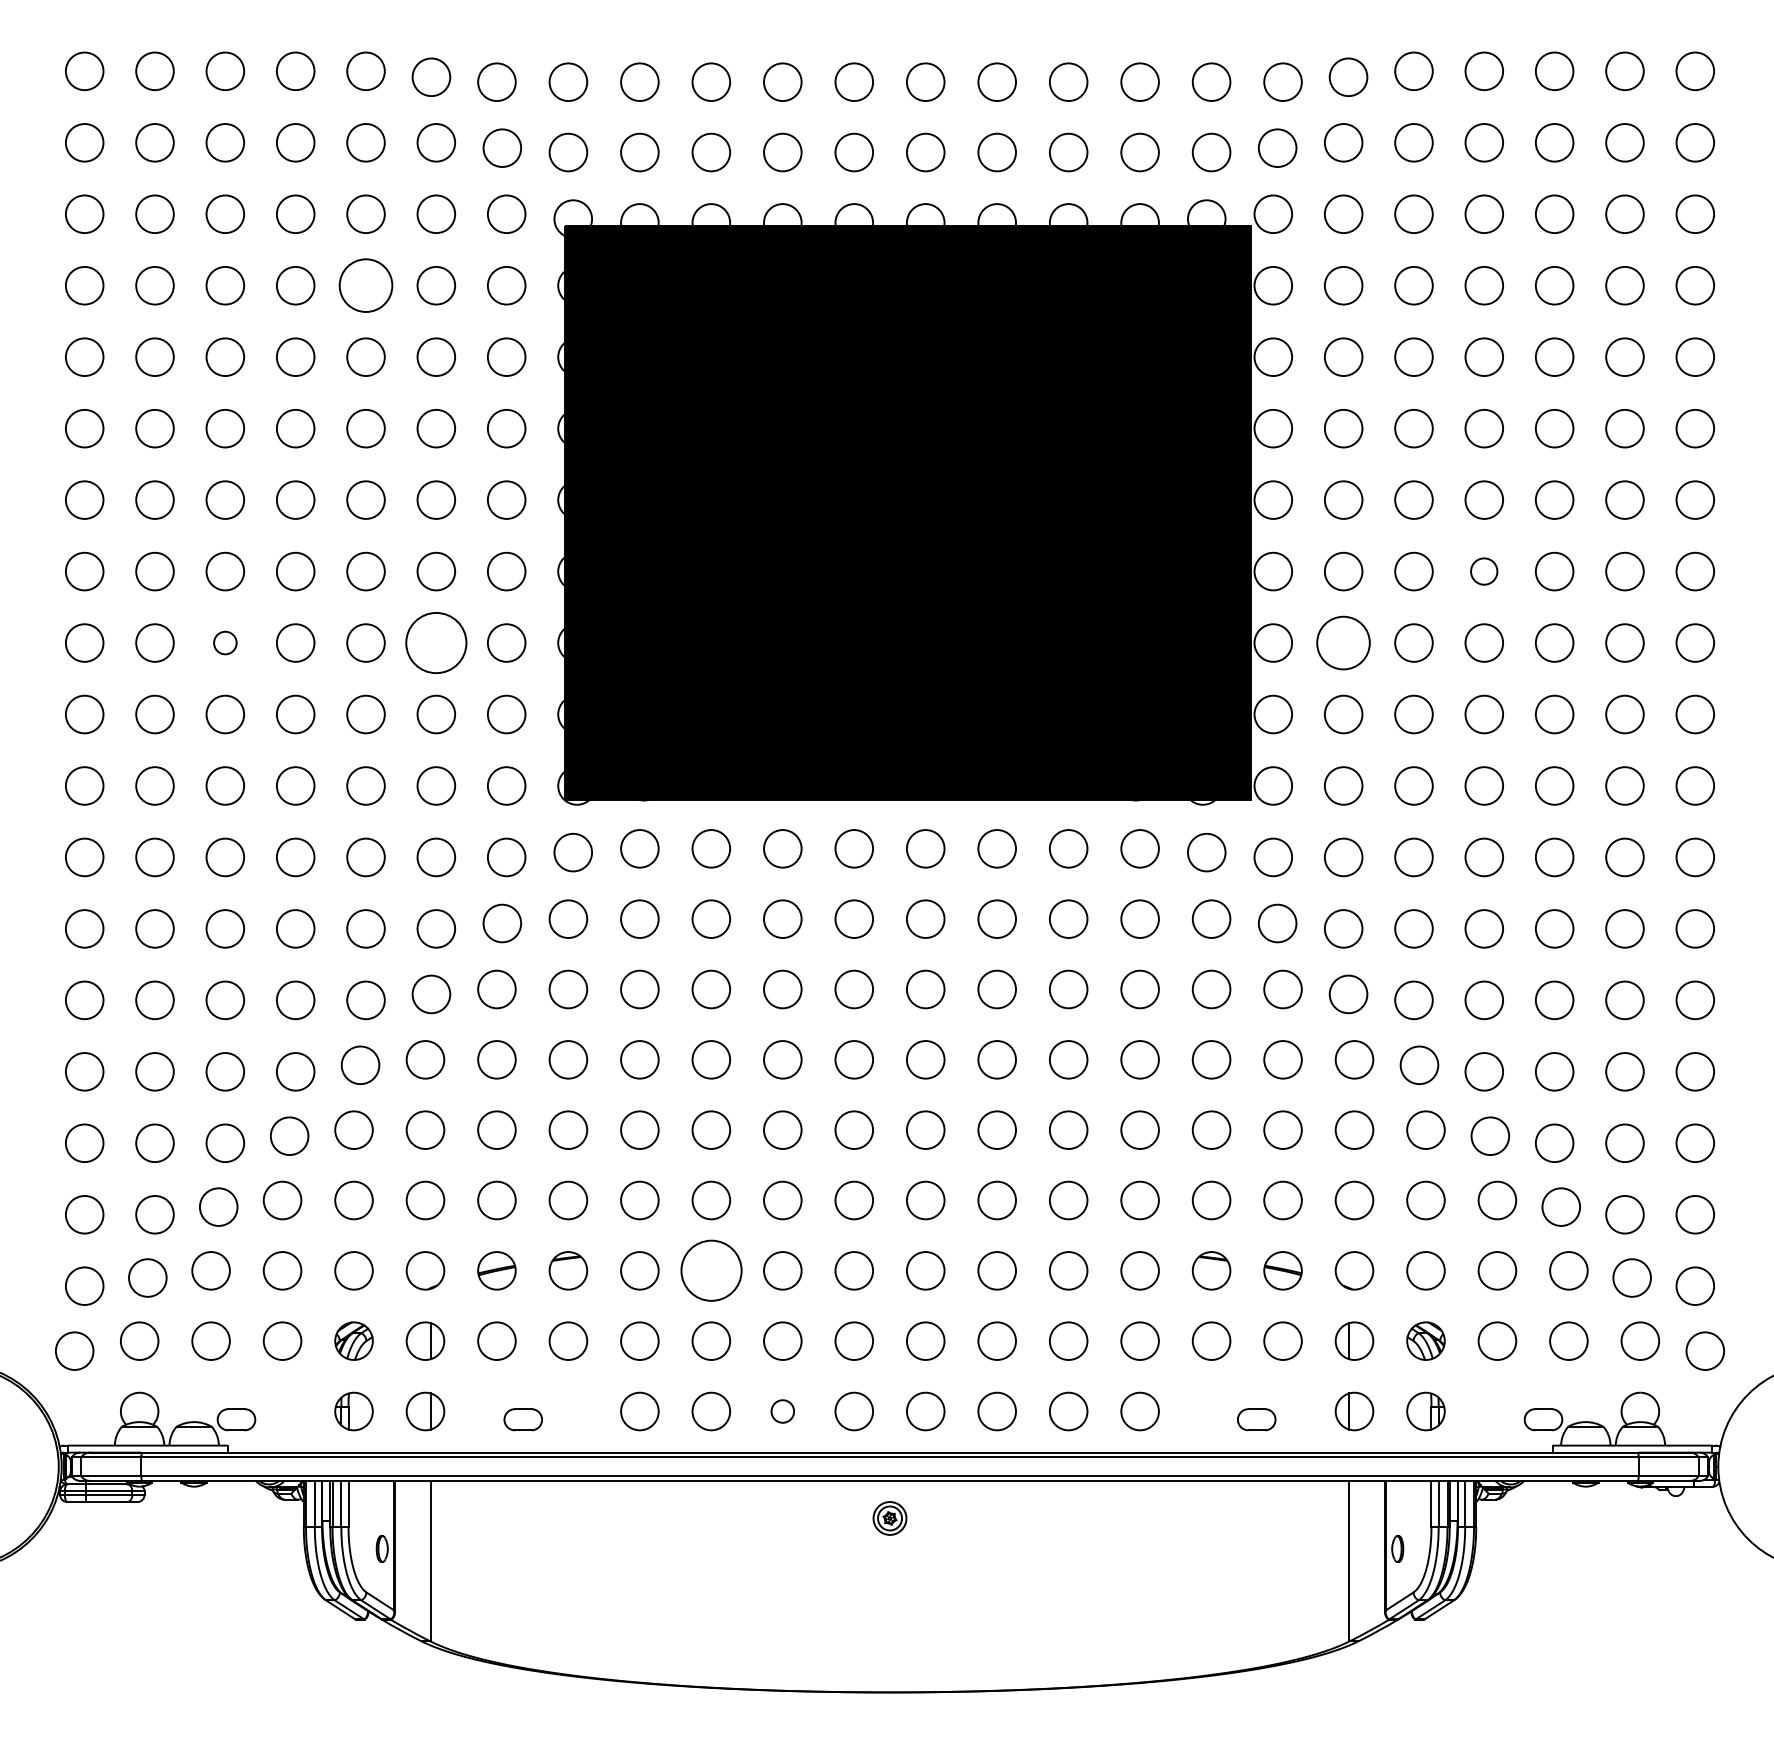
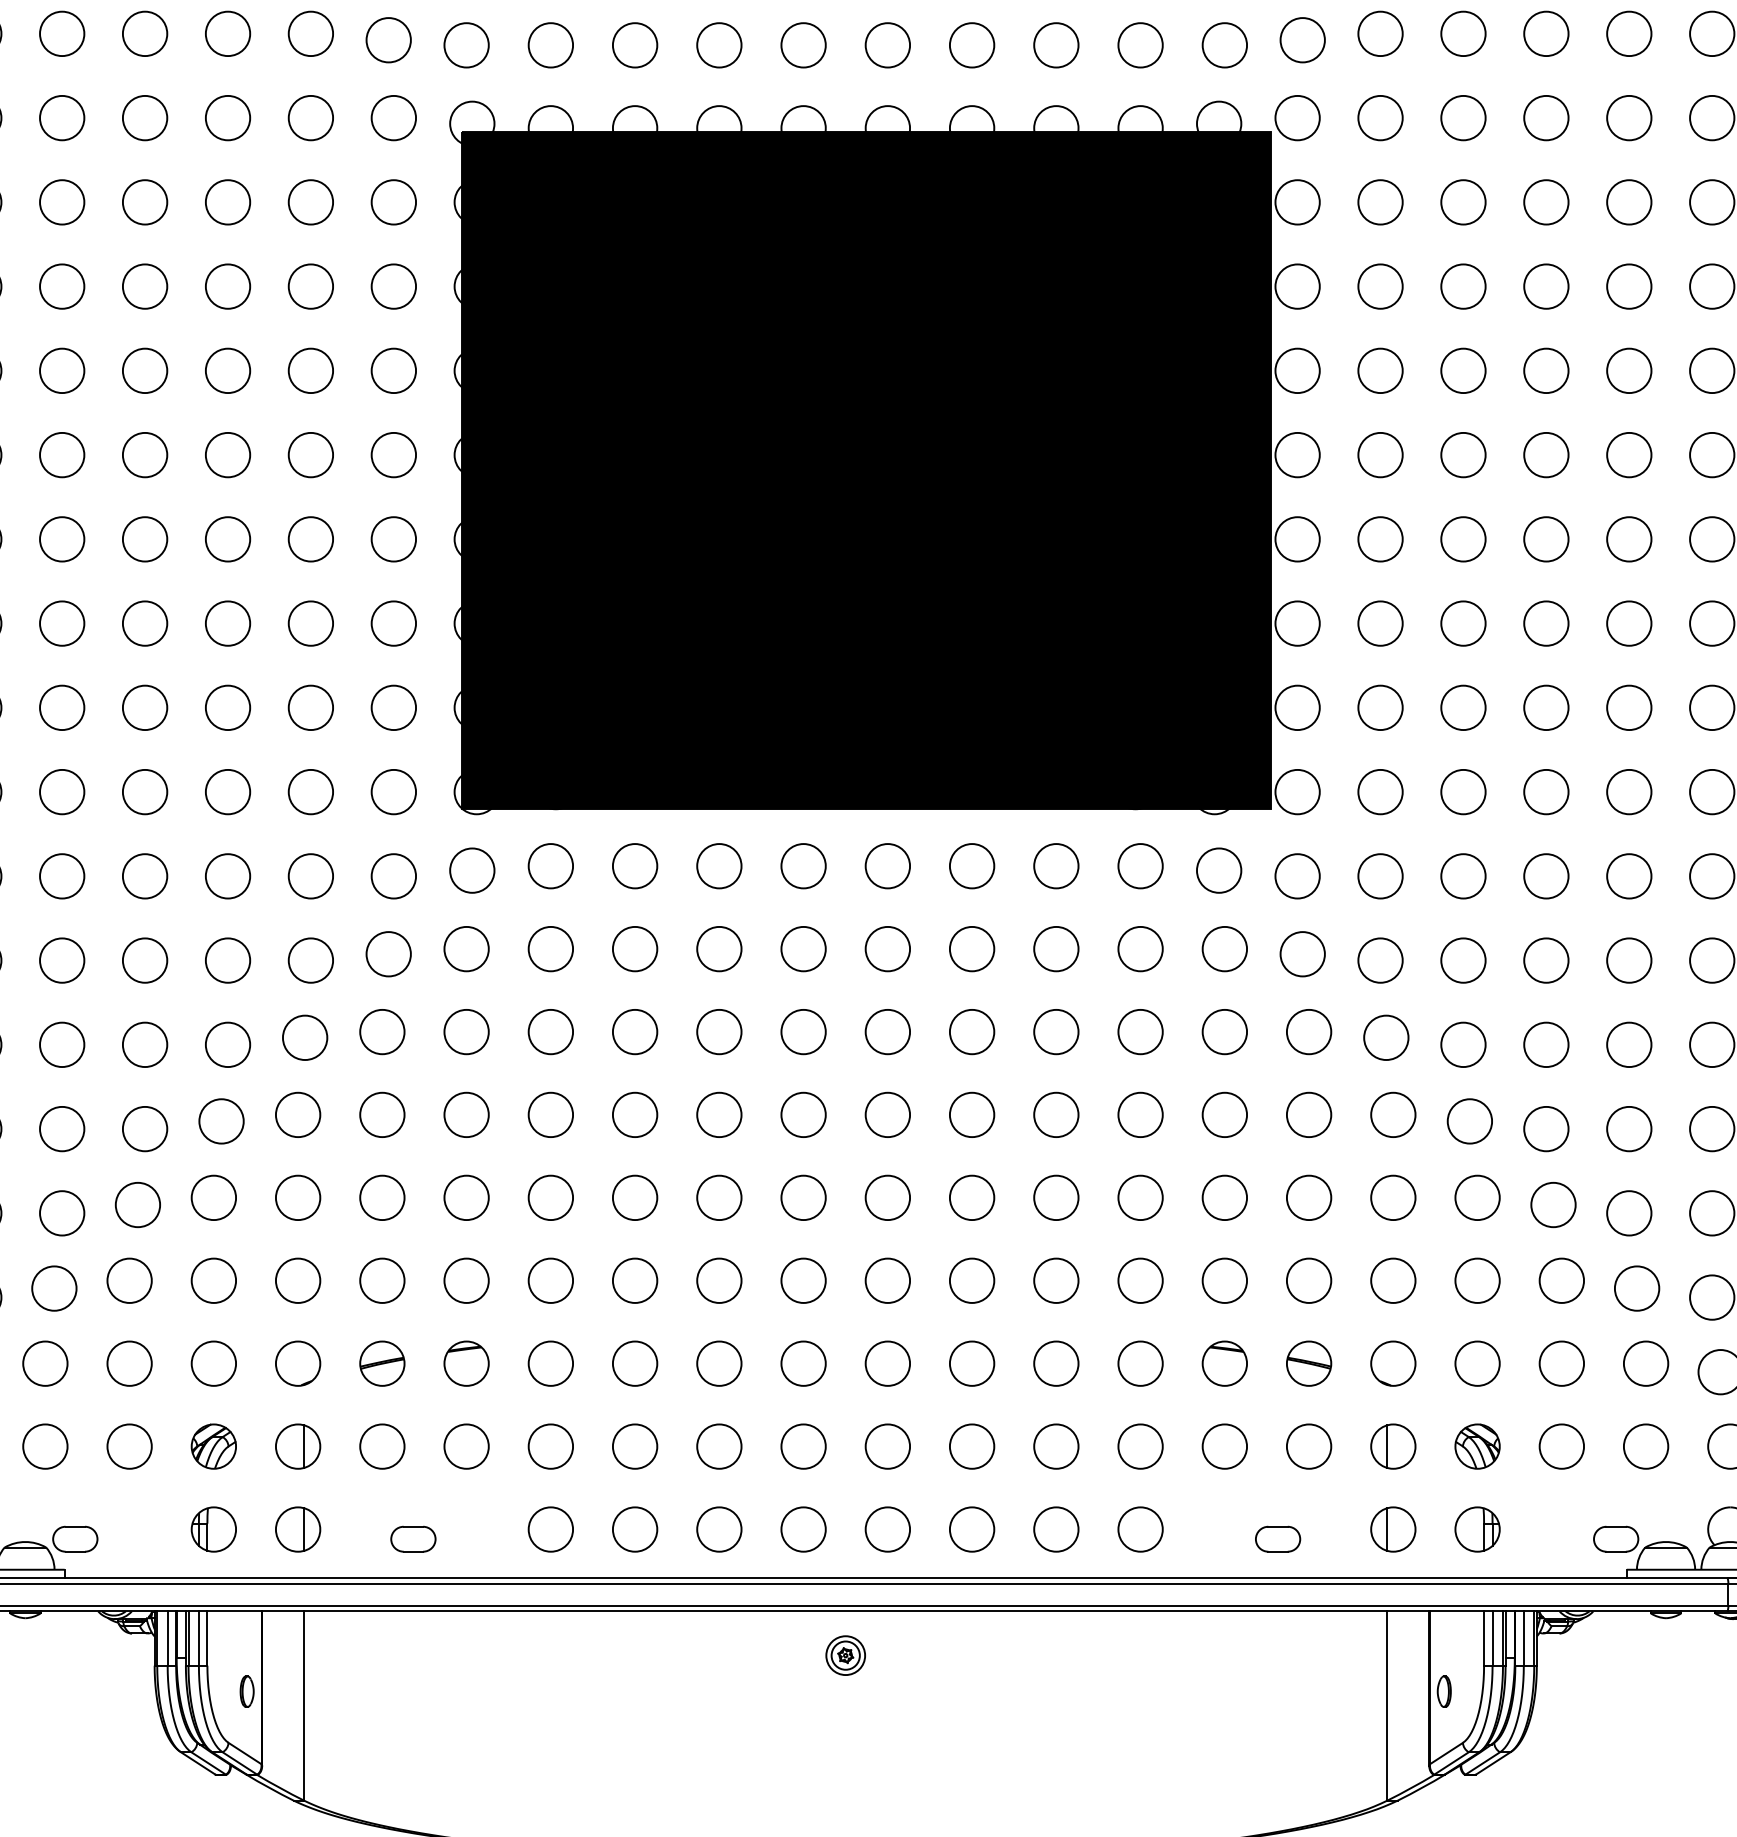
circle: (365, 285) -> (227, 202), size x0.71
circle: (1483, 571) -> (1545, 539), size x1.43
circle: (225, 642) -> (62, 622), size x1.67
circle: (436, 642) -> (311, 622), size x0.62
circle: (1343, 642) -> (1380, 622), size x0.71
circle: (710, 1270) -> (634, 1363), size x0.62
circle: (782, 1411) -> (719, 1529), size x1.67

